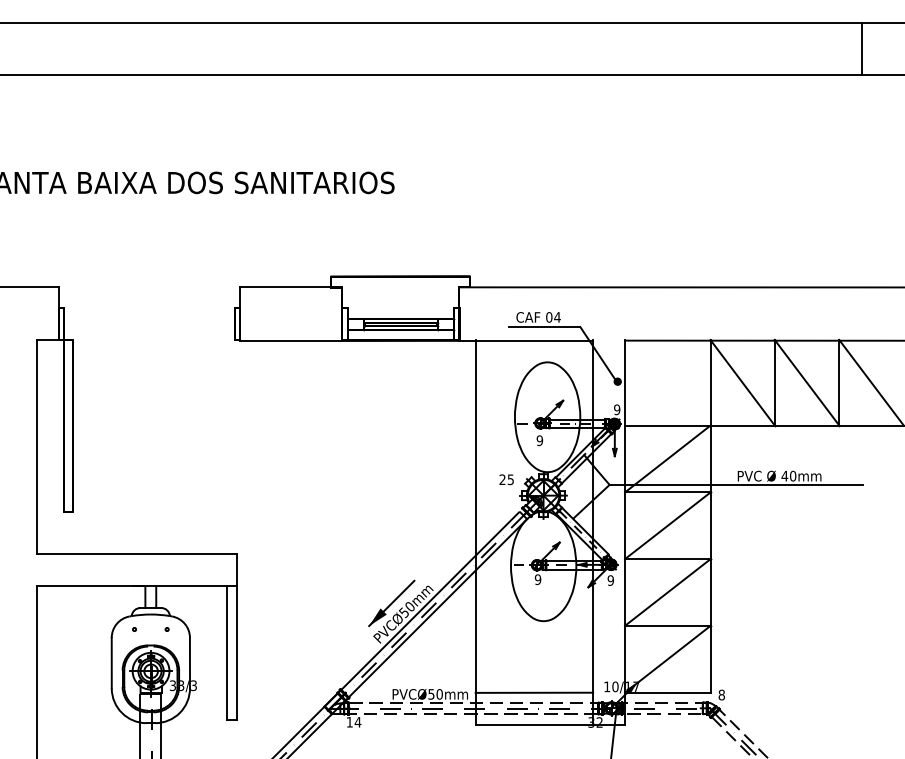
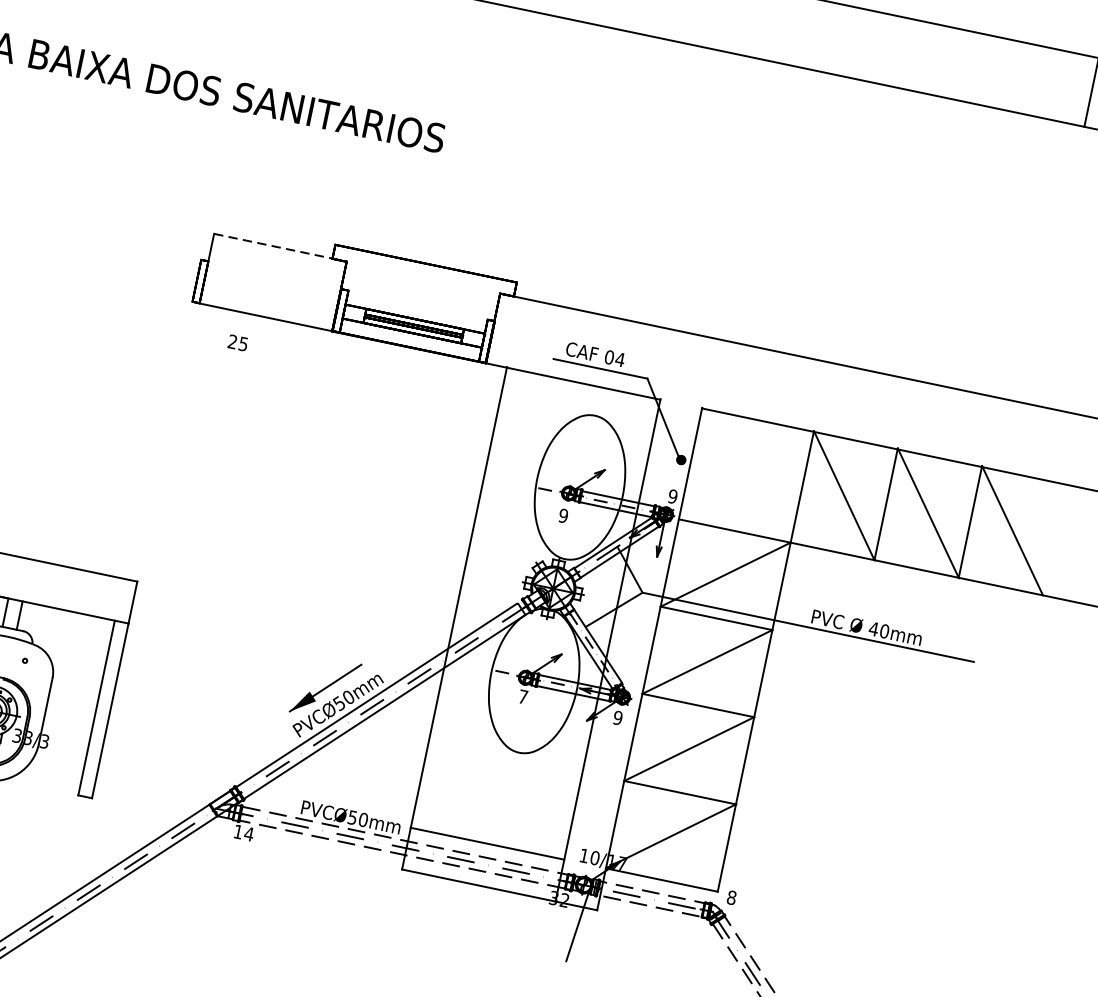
line: (291, 287) -> (280, 248), solid -> dashed
text: (506, 479) -> (237, 342), moved
text: (537, 579) -> (522, 696), 9 -> 7

